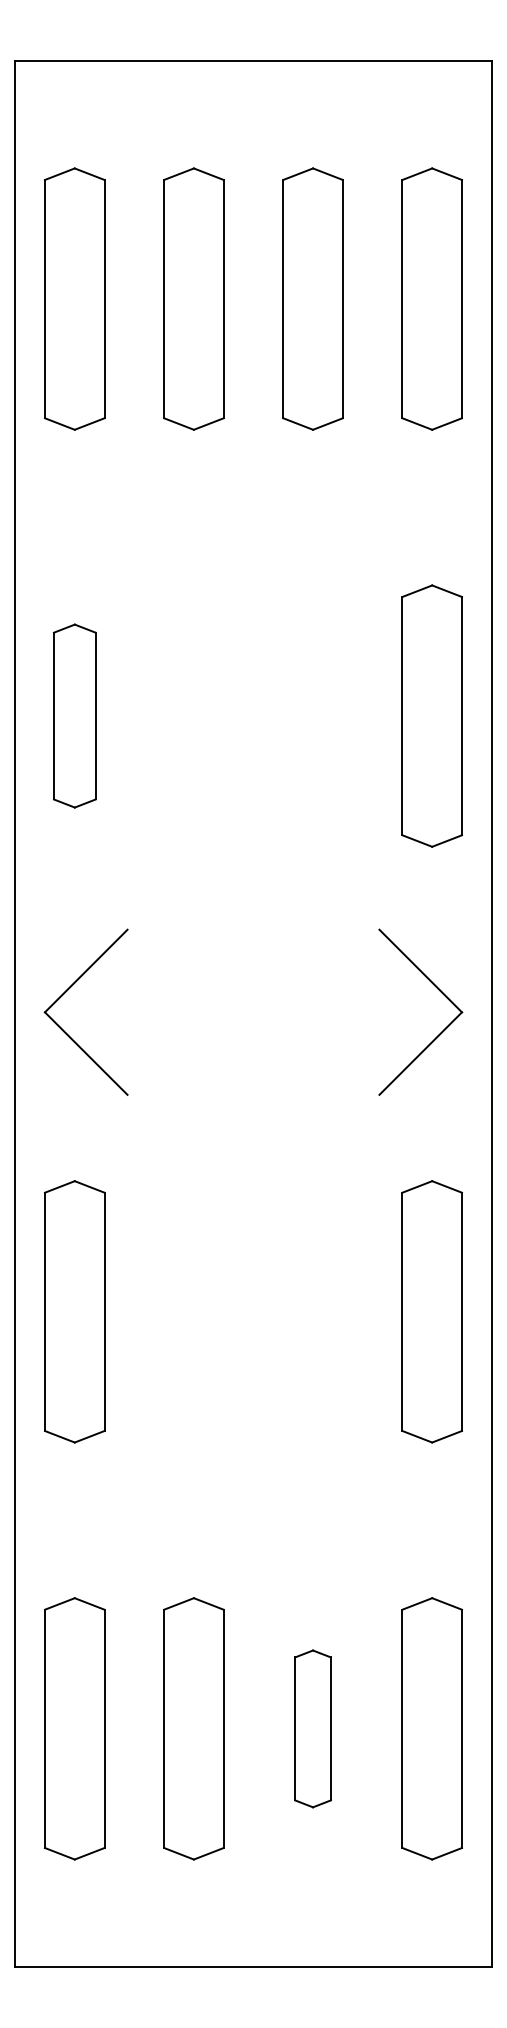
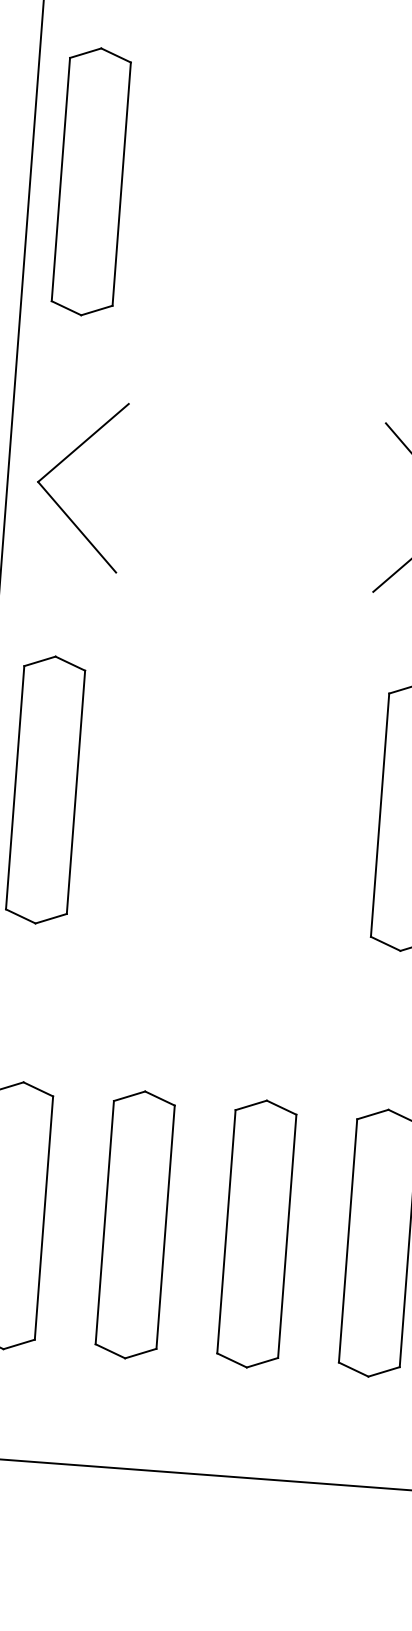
part: (74, 715) -> (91, 181), size x1.43
part: (312, 1728) -> (256, 1233), size x1.67

